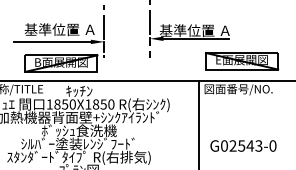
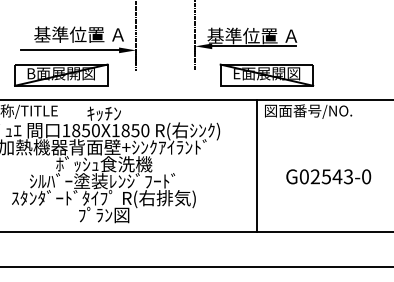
part: (241, 60) -> (266, 74), moved
part: (61, 63) -> (61, 74), moved
text: (243, 145) -> (328, 176), moved

